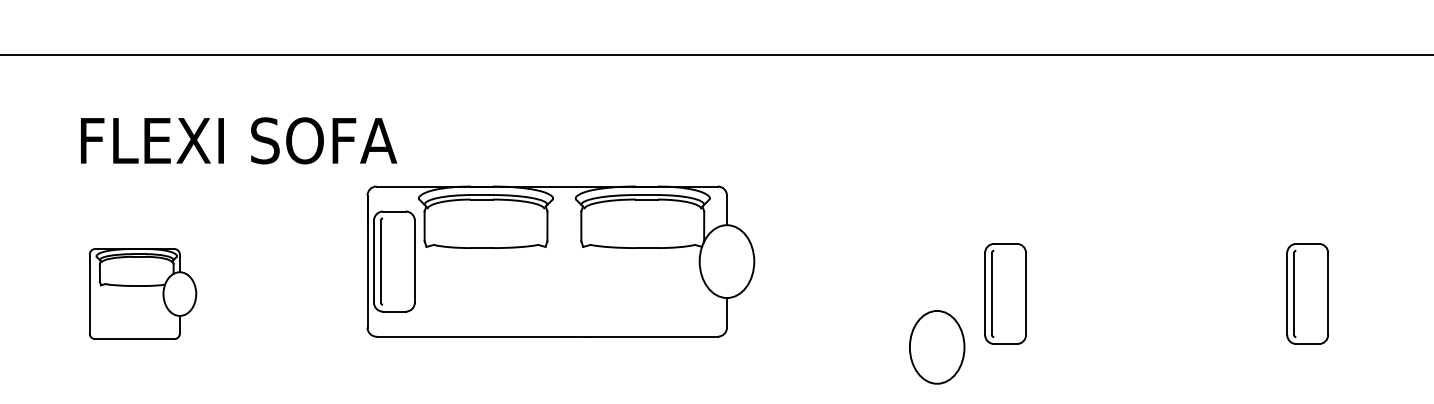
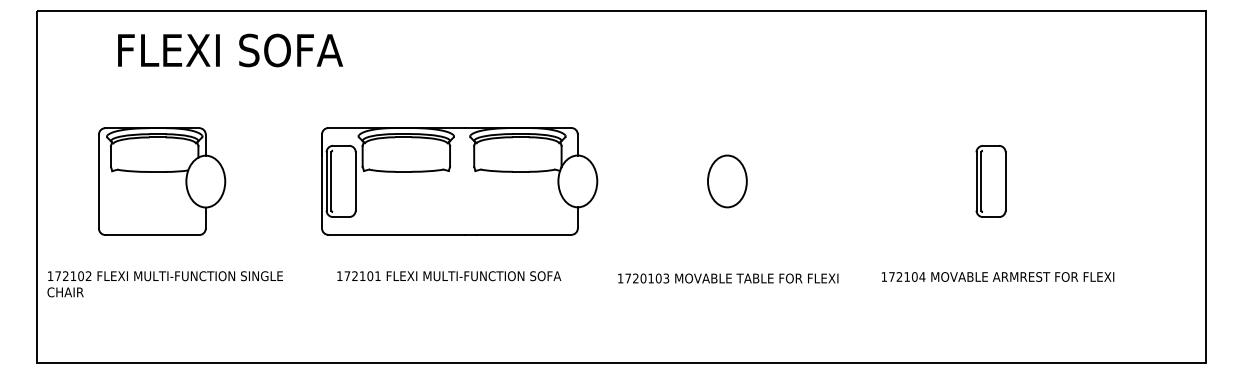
text: (238, 140) -> (230, 50), moved
part: (560, 261) -> (459, 181), moved
part: (143, 294) -> (162, 181), size x1.67
part: (1004, 294) -> (775, 181), removed
part: (937, 347) -> (727, 181), moved

